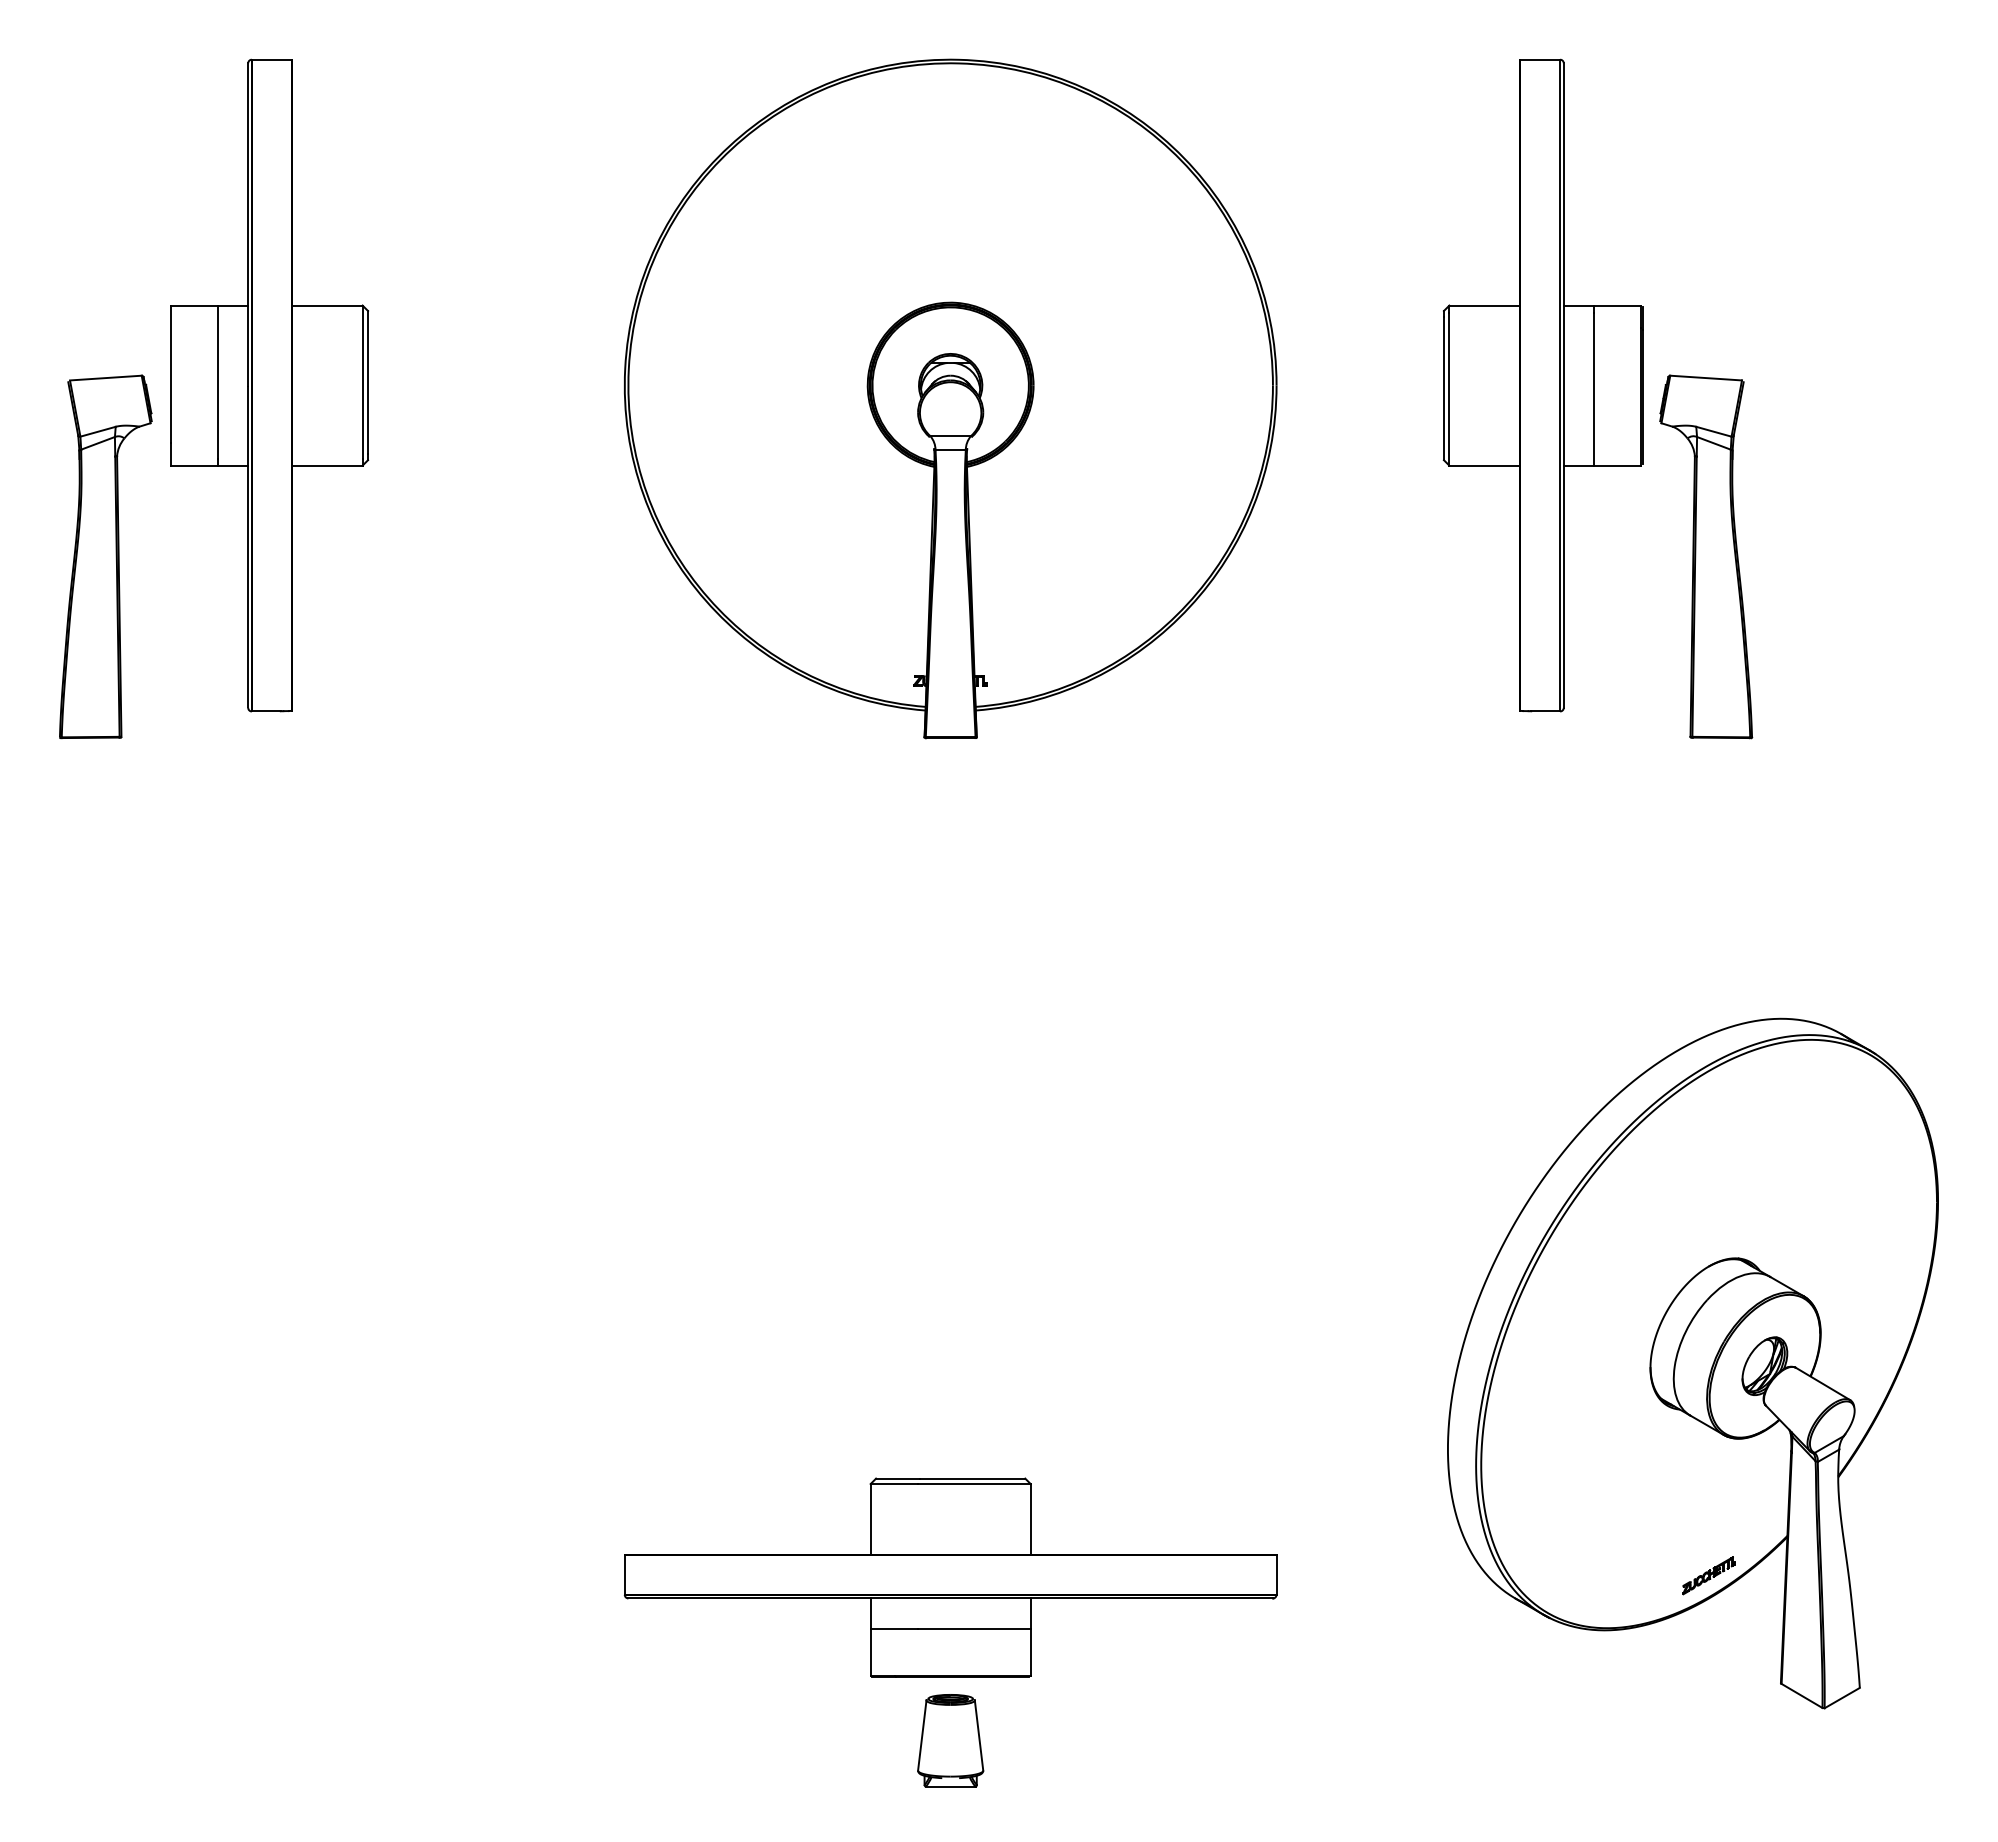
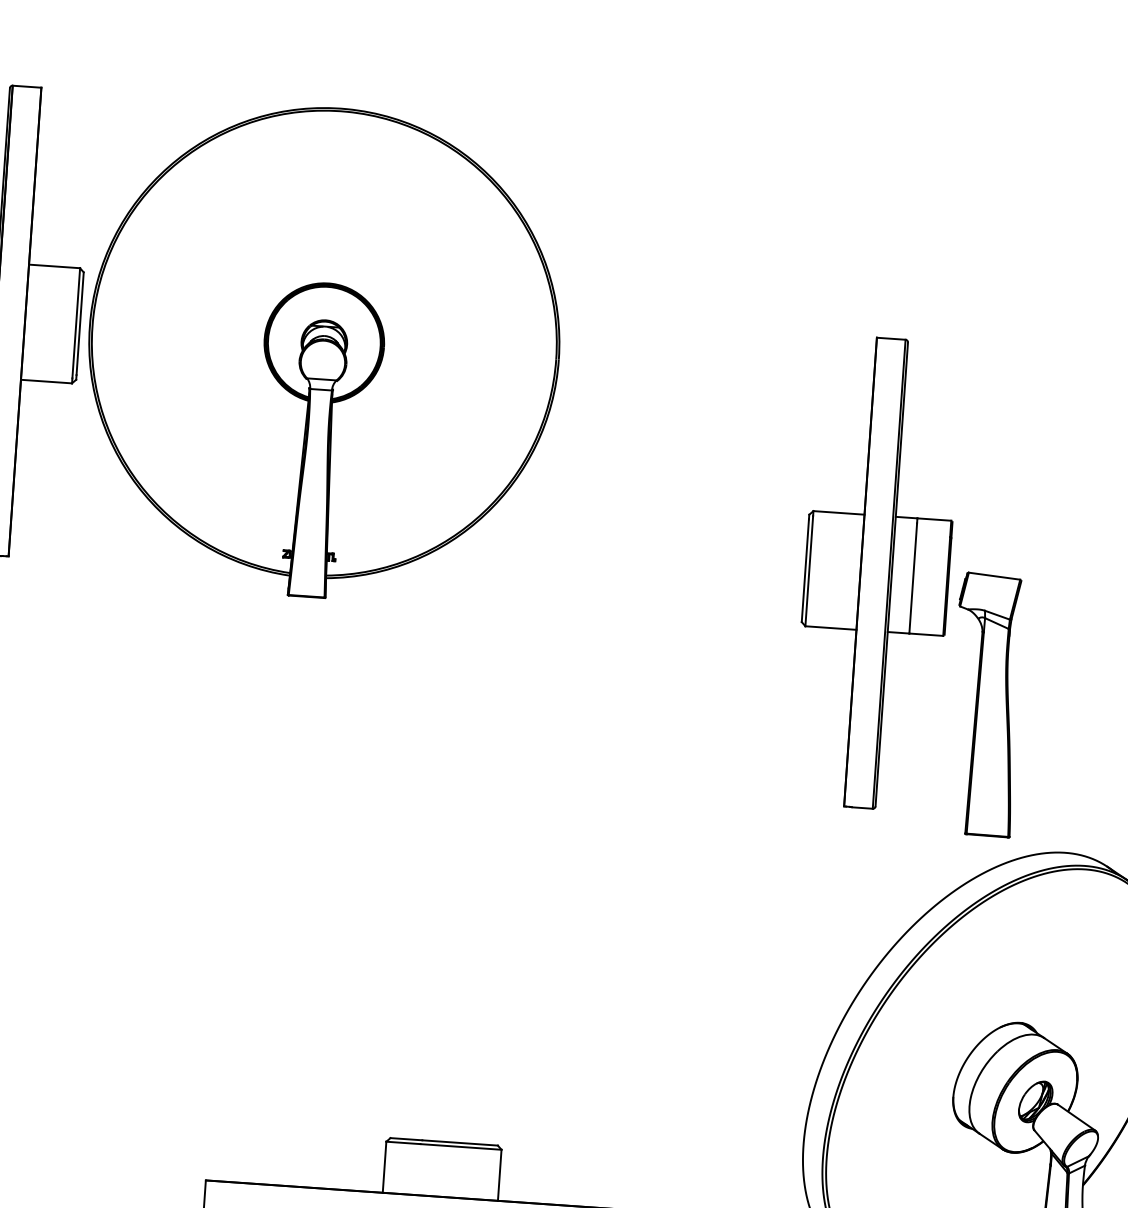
part: (950, 398) -> (323, 352), moved
part: (1597, 398) -> (915, 585), moved

